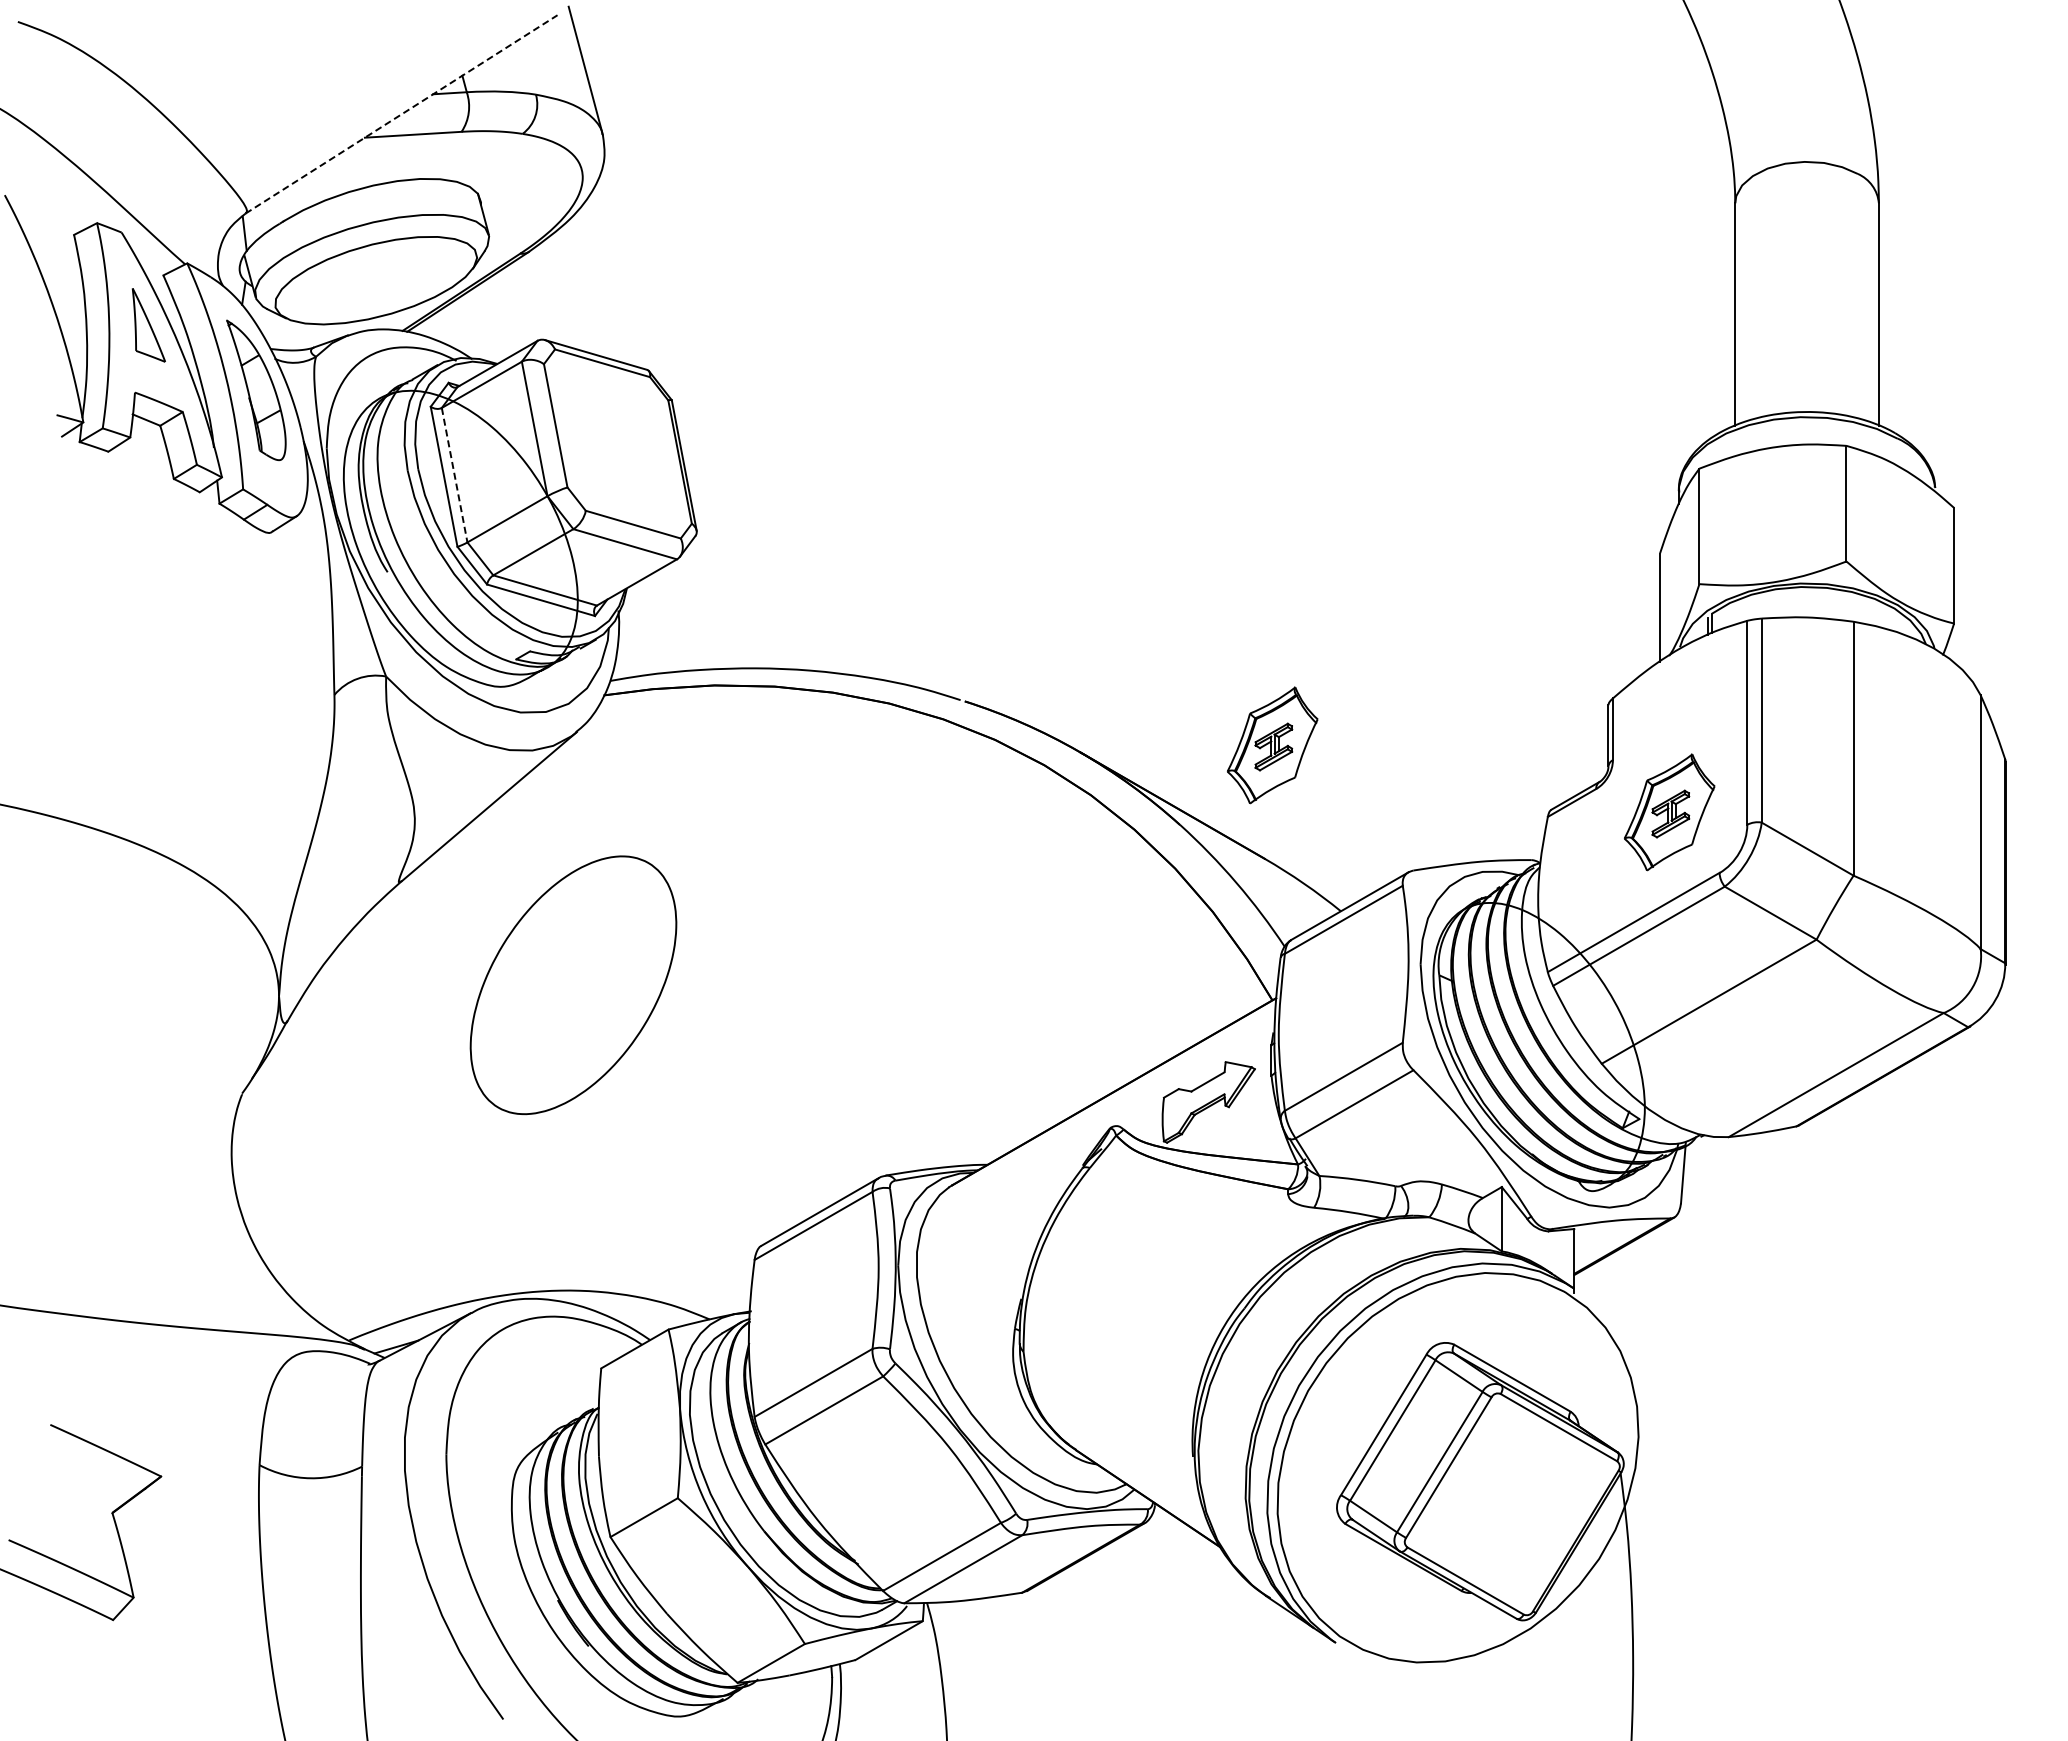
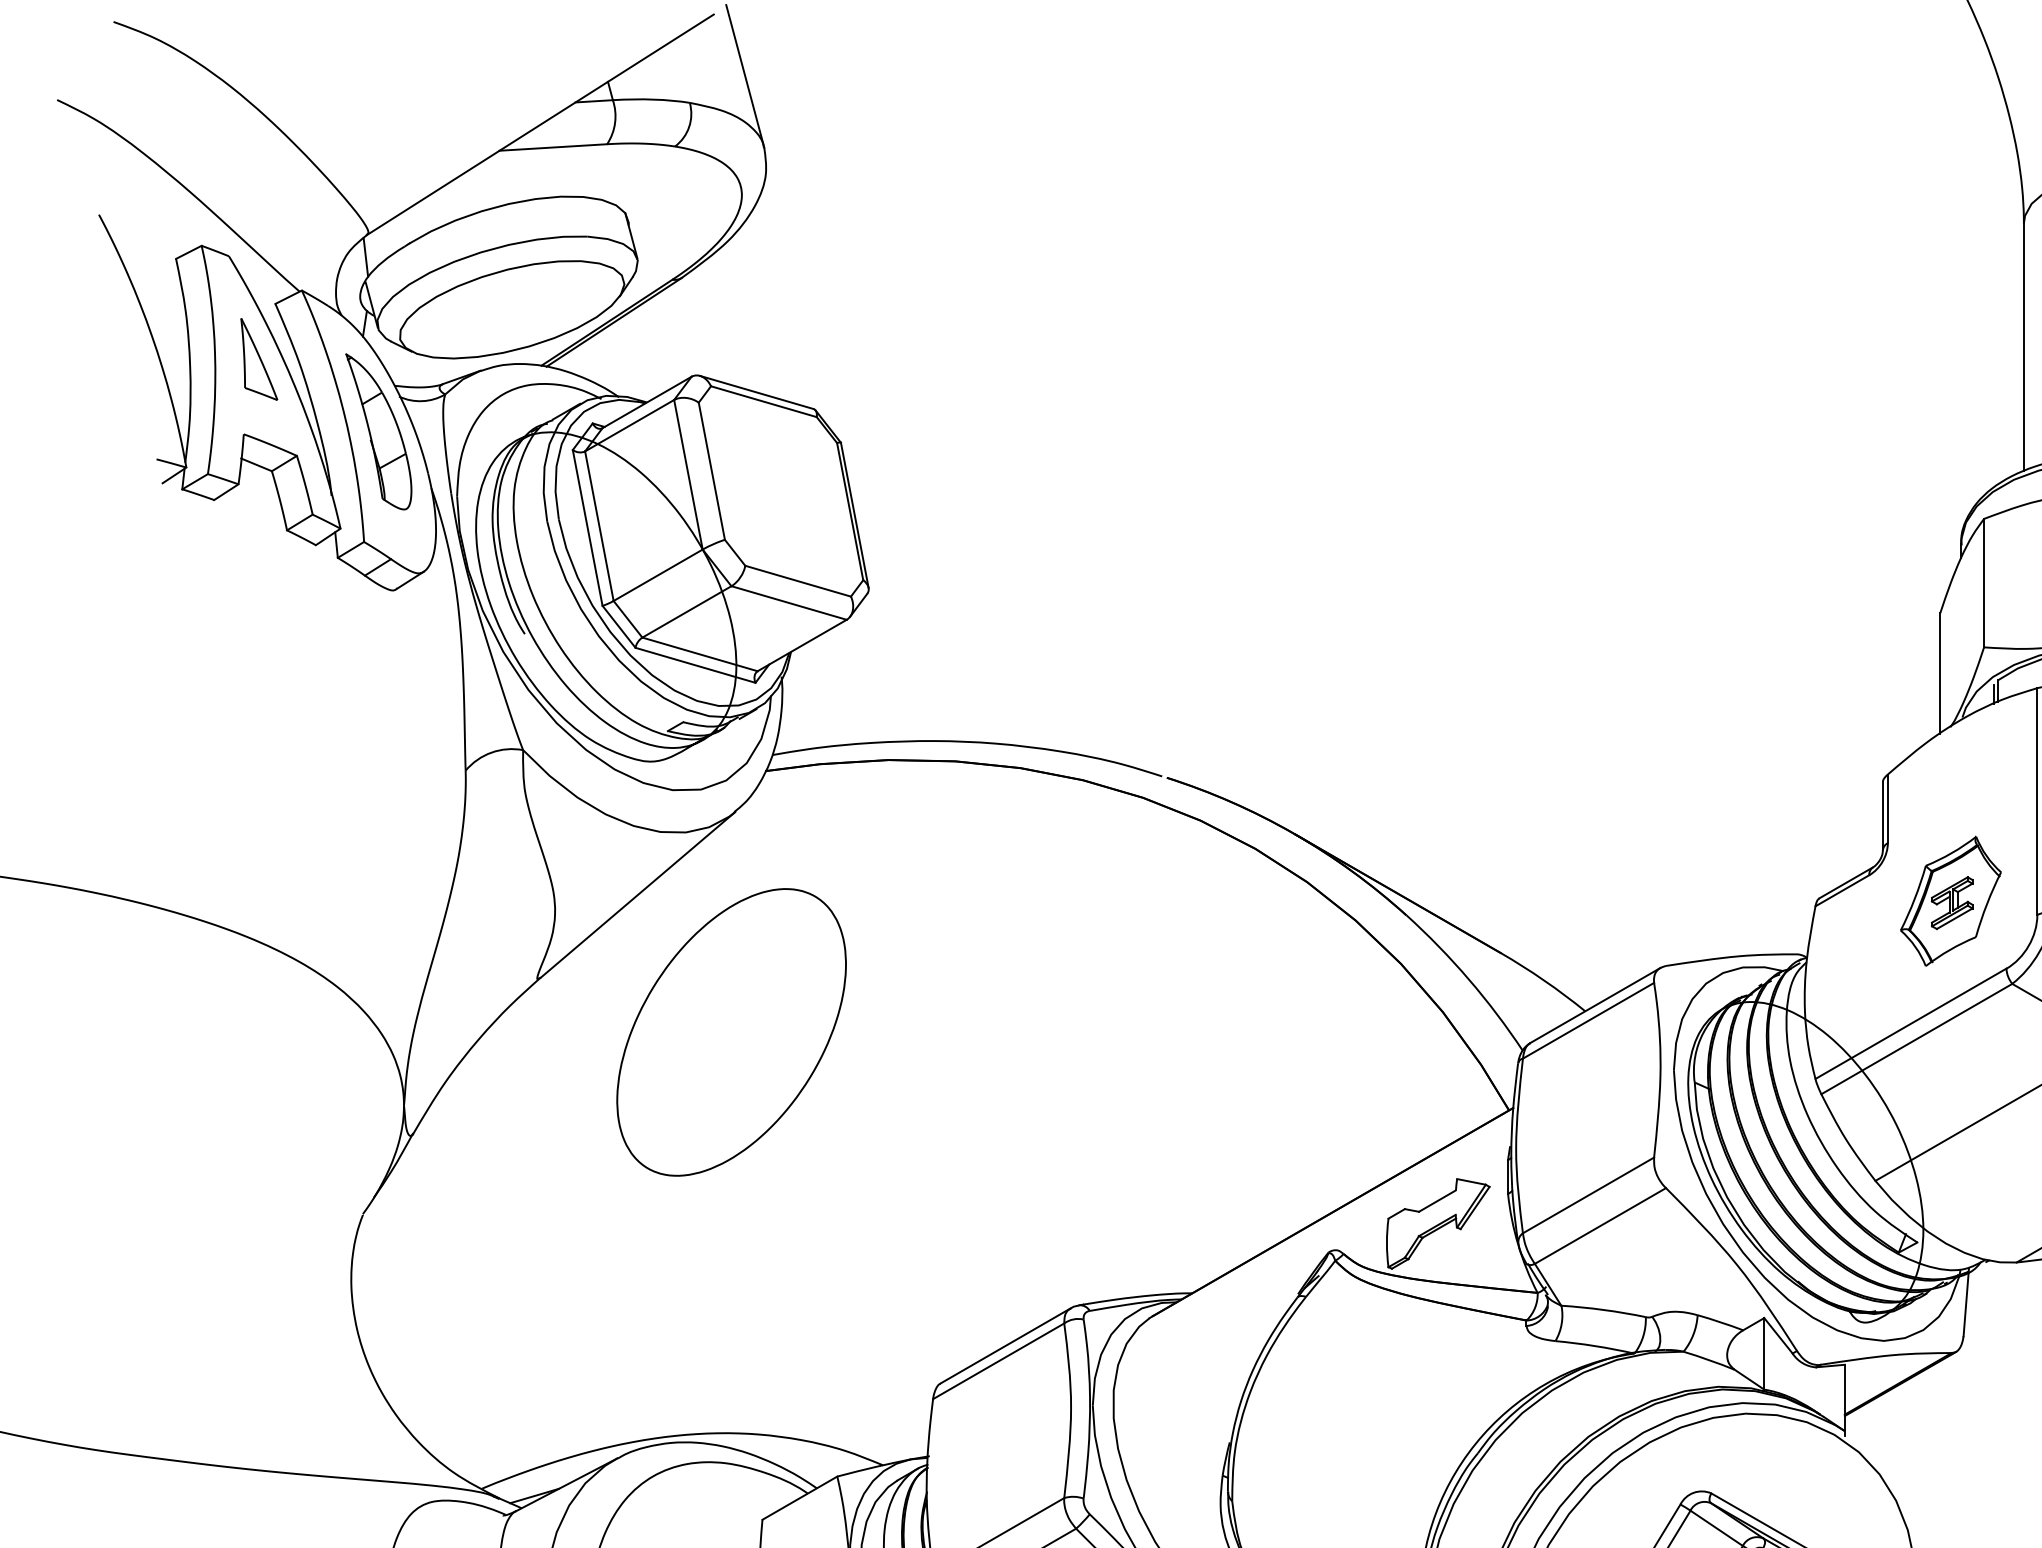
line: (401, 114) -> (540, 124), dashed -> solid
line: (454, 475) -> (599, 526), dashed -> solid
part: (1272, 745) -> (1509, 826), removed
part: (573, 985) -> (731, 1032), moved

